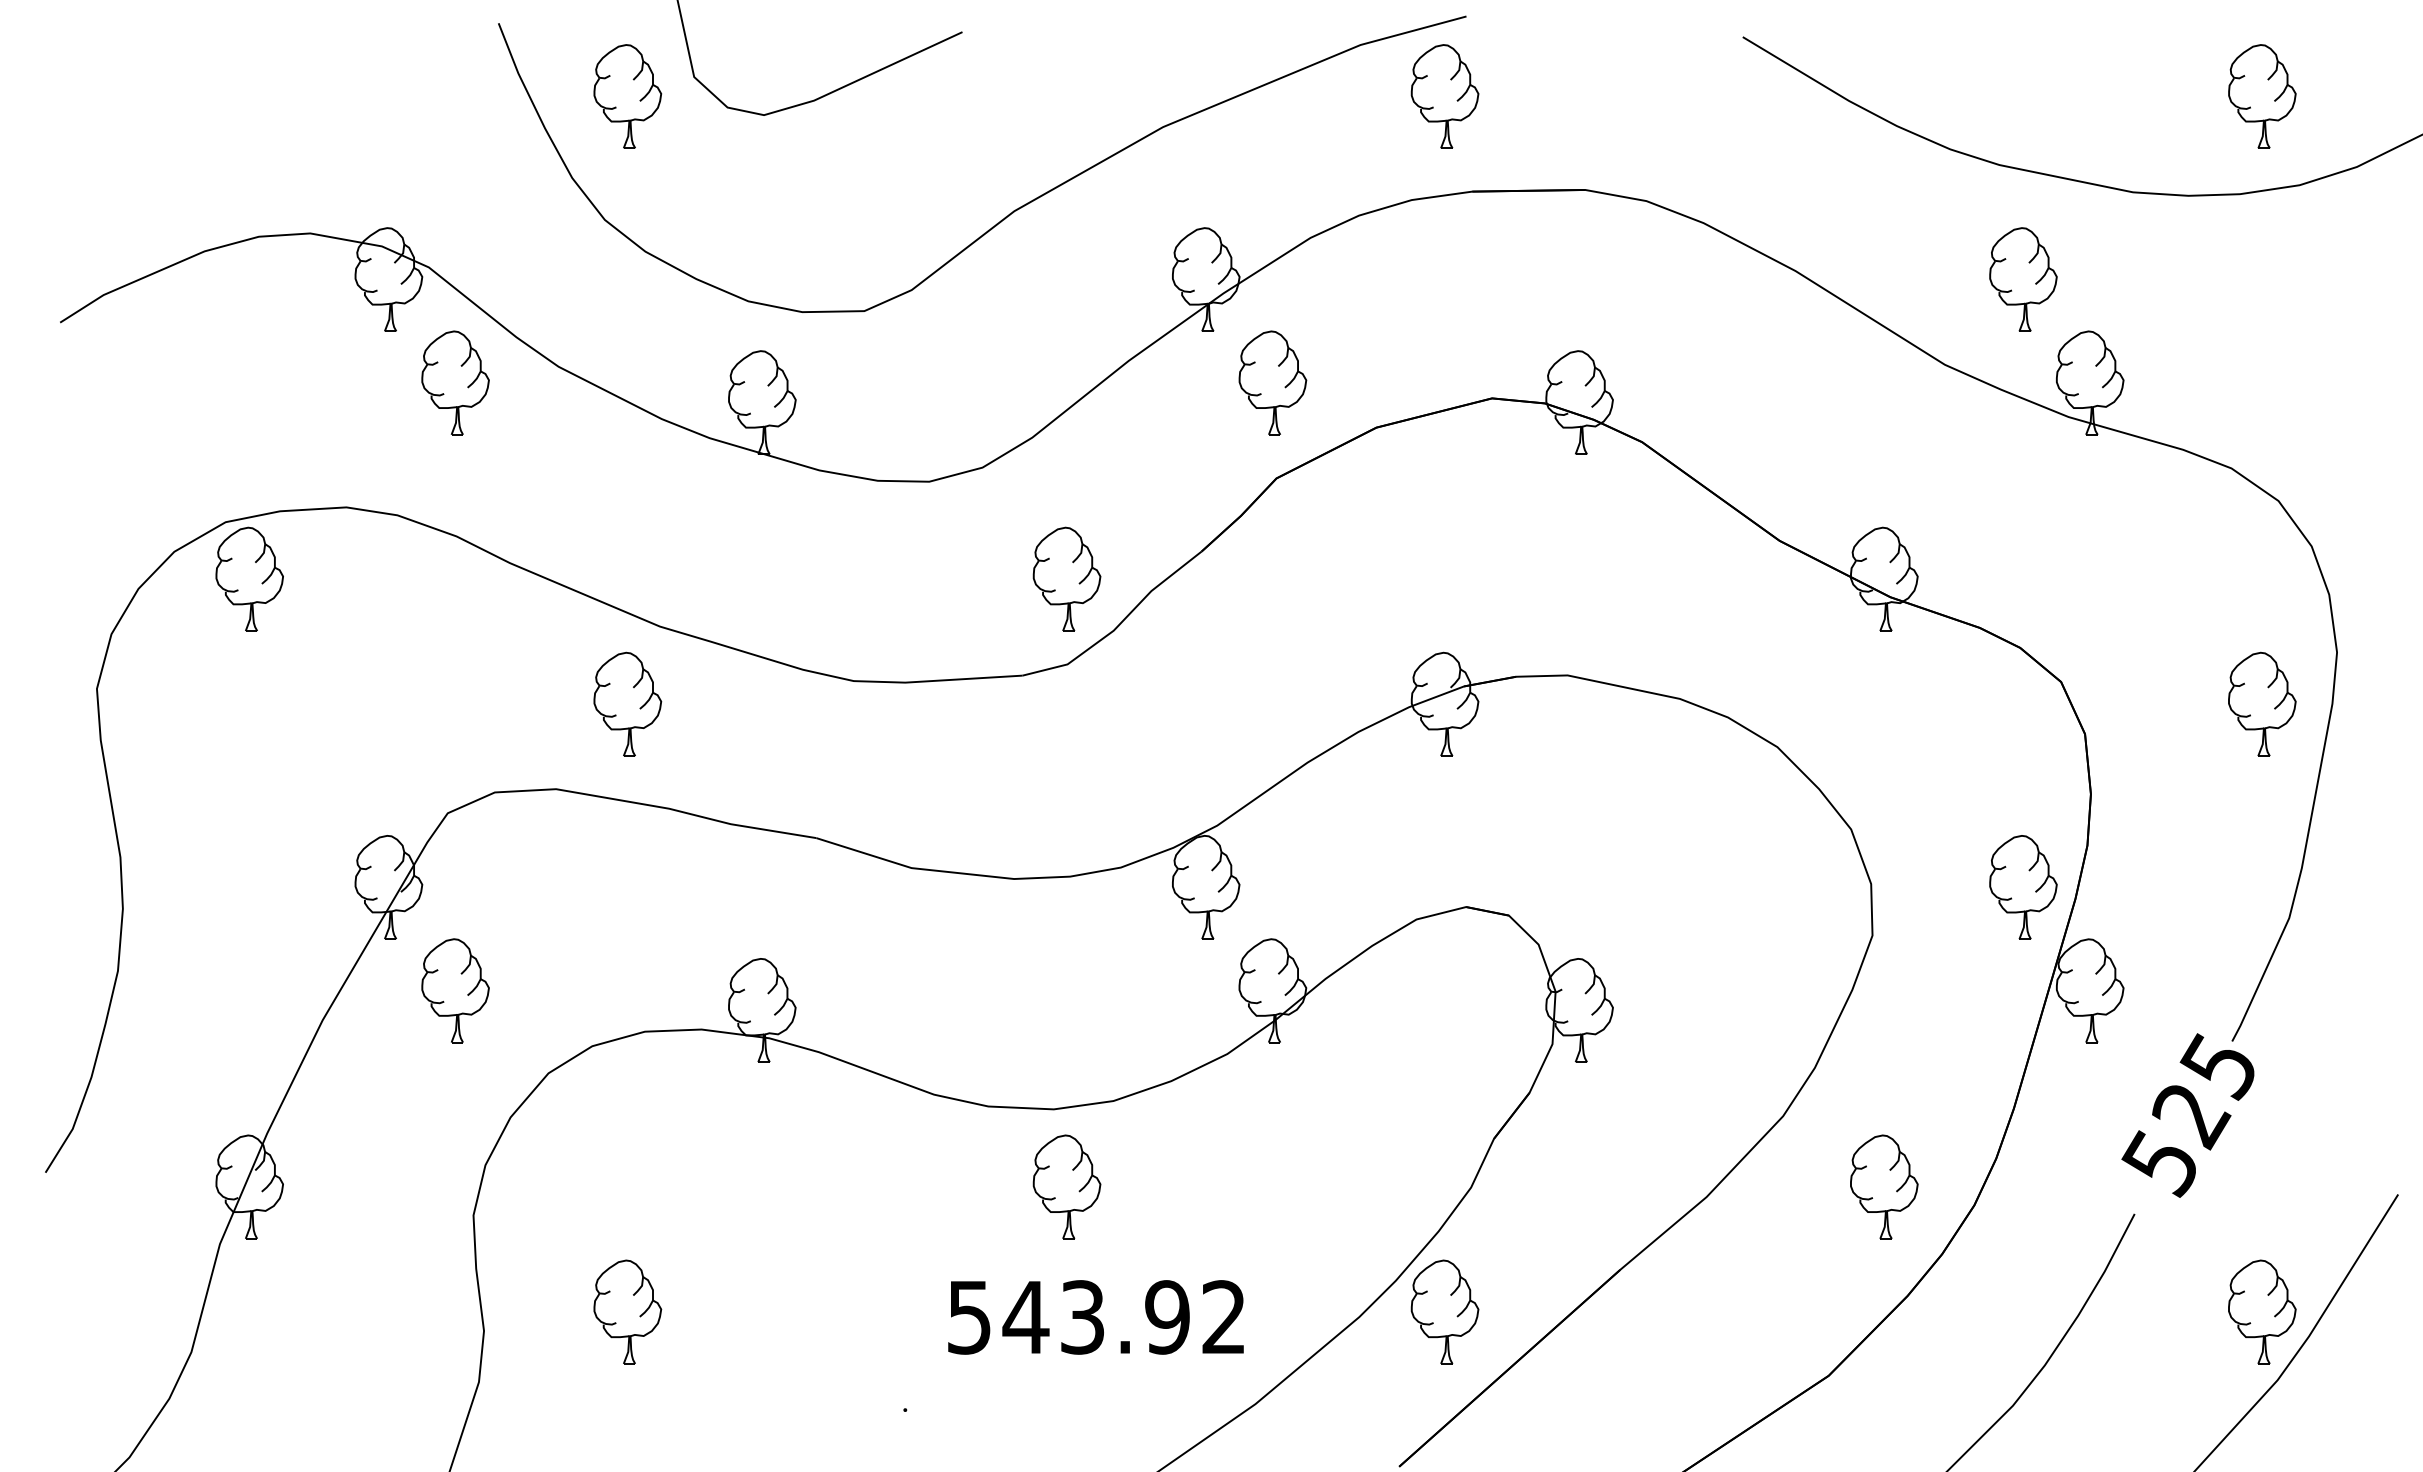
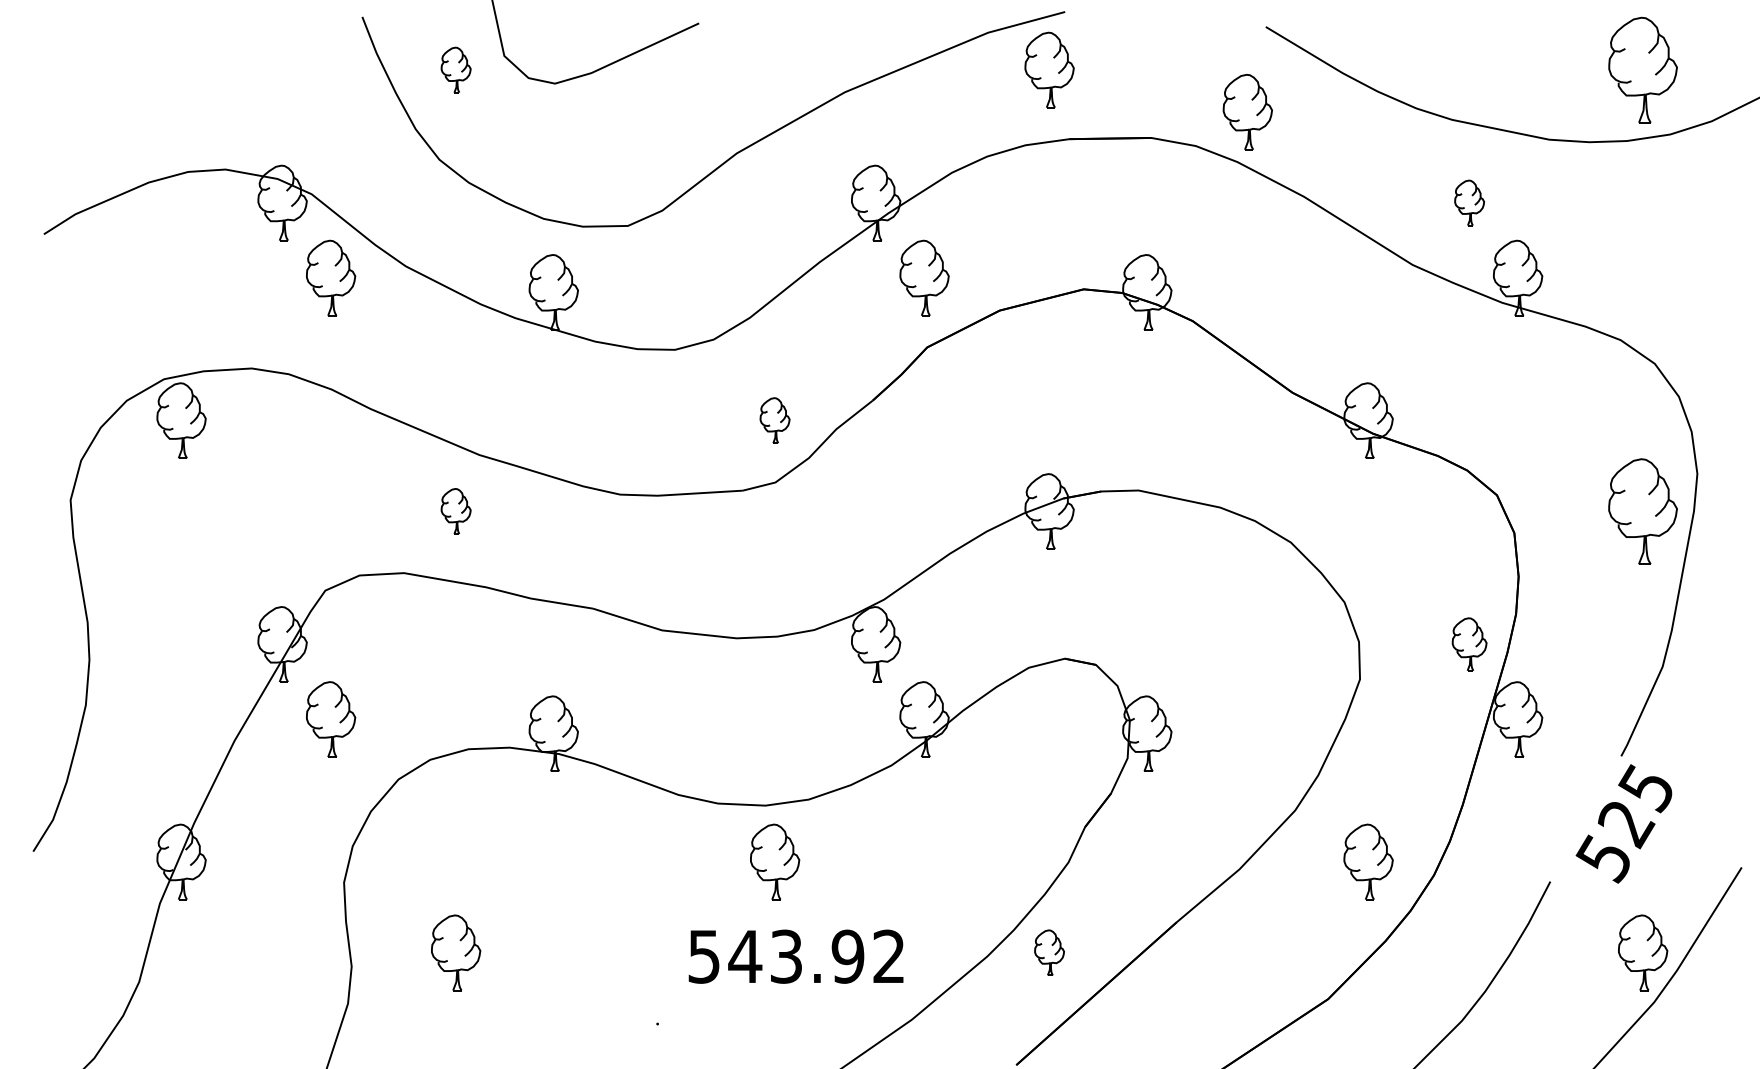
part: (627, 96) -> (455, 70), size x0.6
part: (2262, 96) -> (1643, 70), size x1.4
part: (1717, 154) -> (1247, 112), added
part: (2023, 279) -> (1469, 202), size x0.6
part: (1066, 578) -> (774, 420), size x0.6
part: (627, 703) -> (455, 510), size x0.6
part: (2262, 703) -> (1643, 510), size x1.4
part: (2023, 887) -> (1469, 644), size x0.7
text: (2187, 1115) -> (1623, 823), moved
part: (1444, 1311) -> (1049, 952), size x0.6

